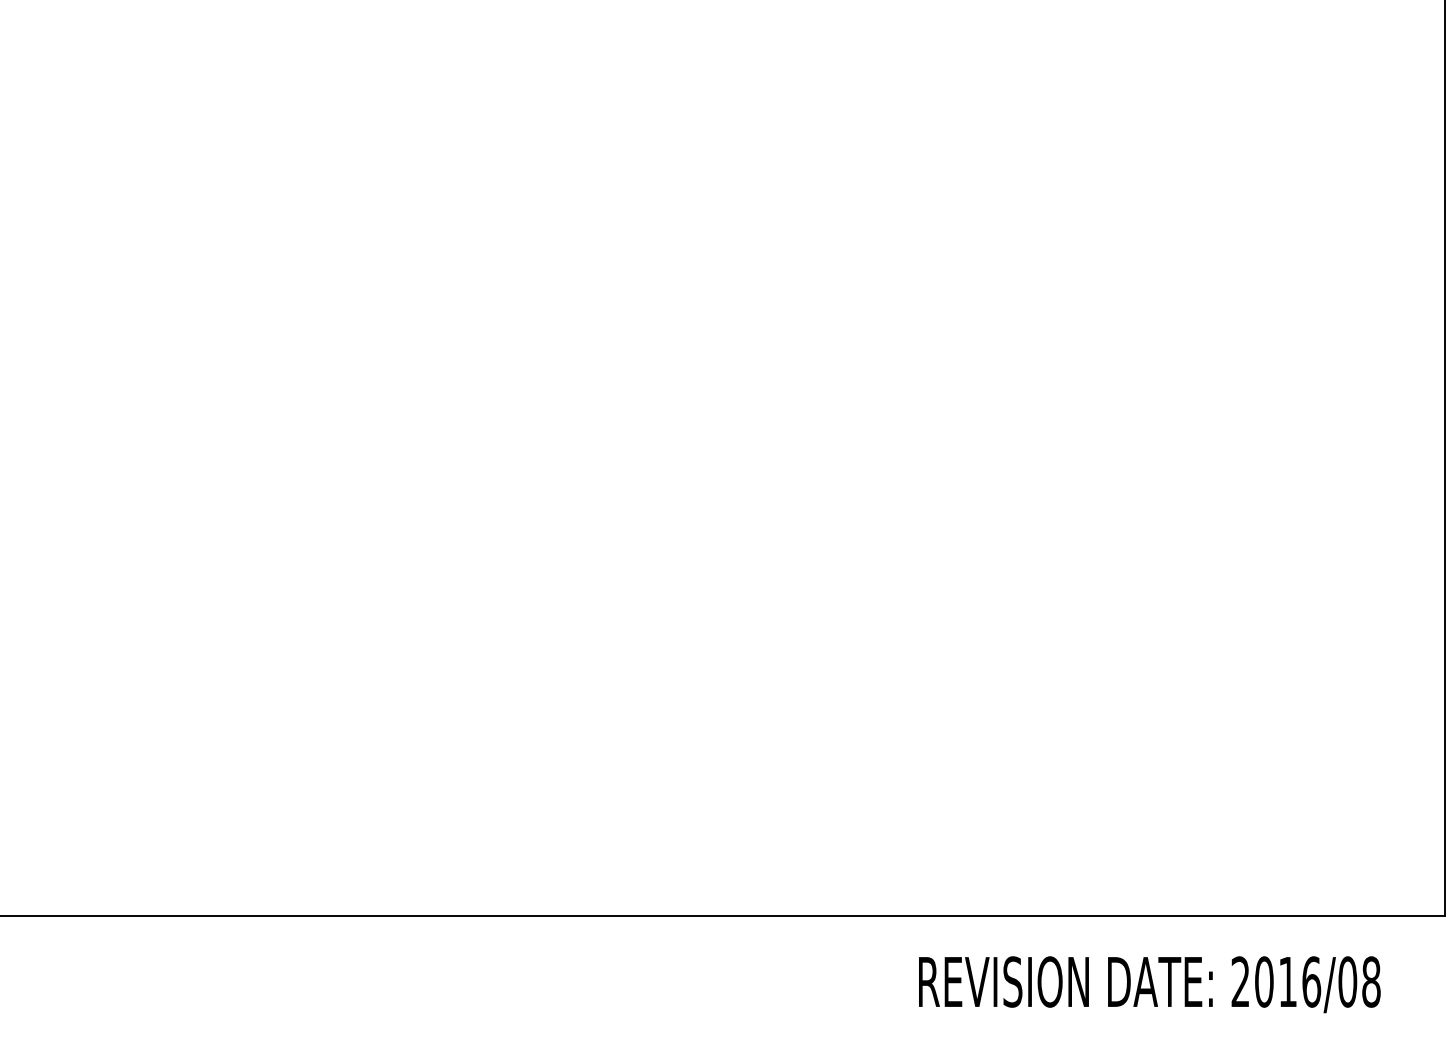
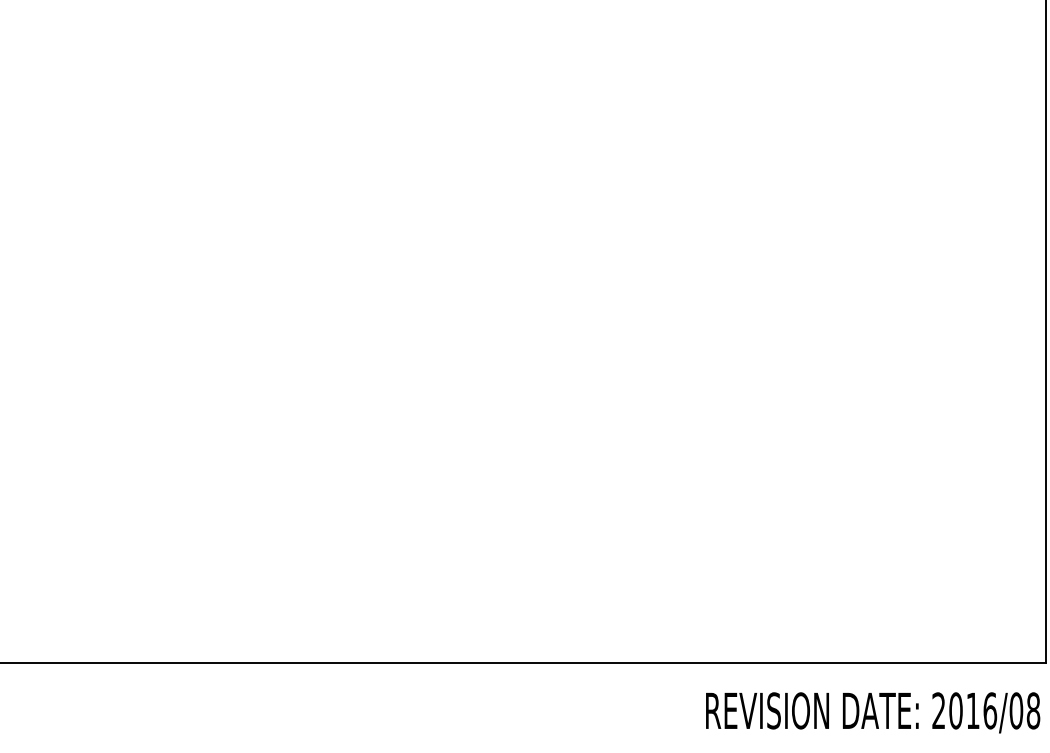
text: (1150, 984) -> (873, 712), moved

